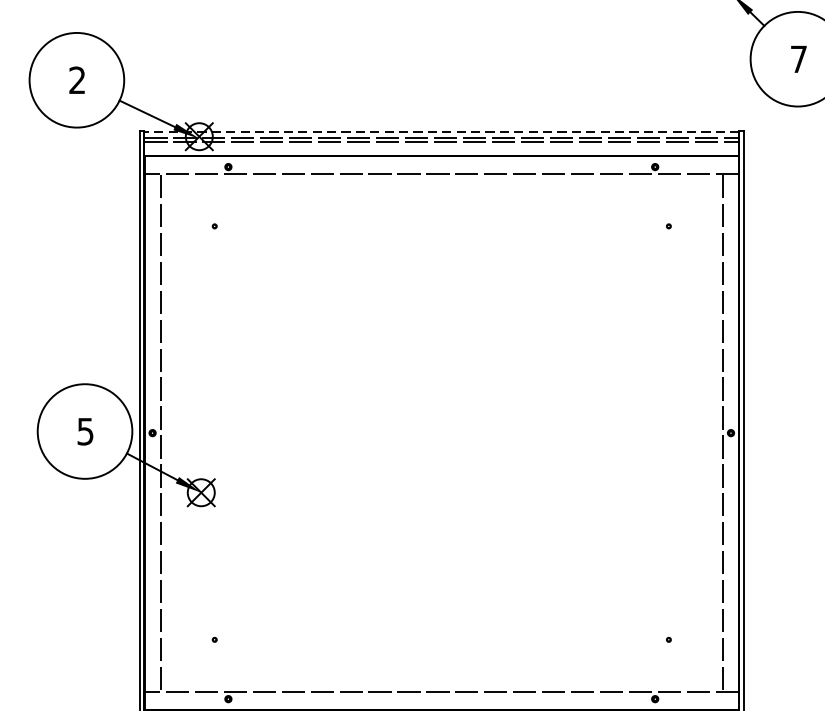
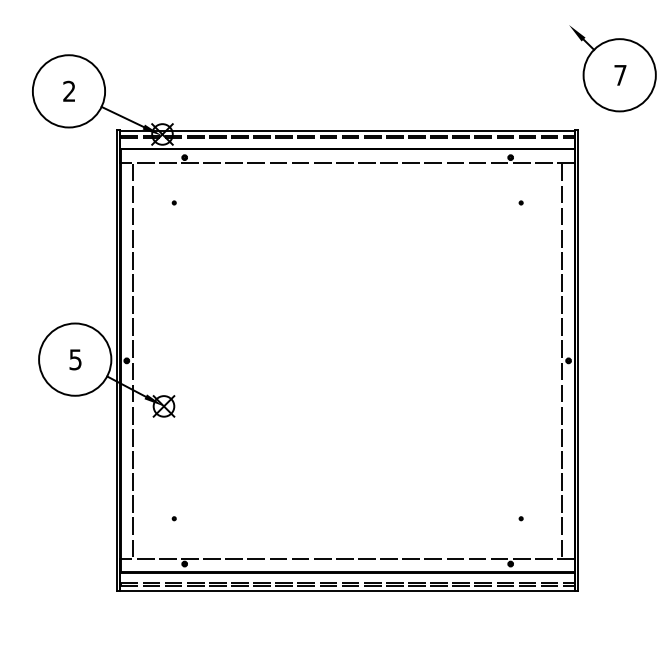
line: (441, 131) -> (347, 130), dashed -> solid

